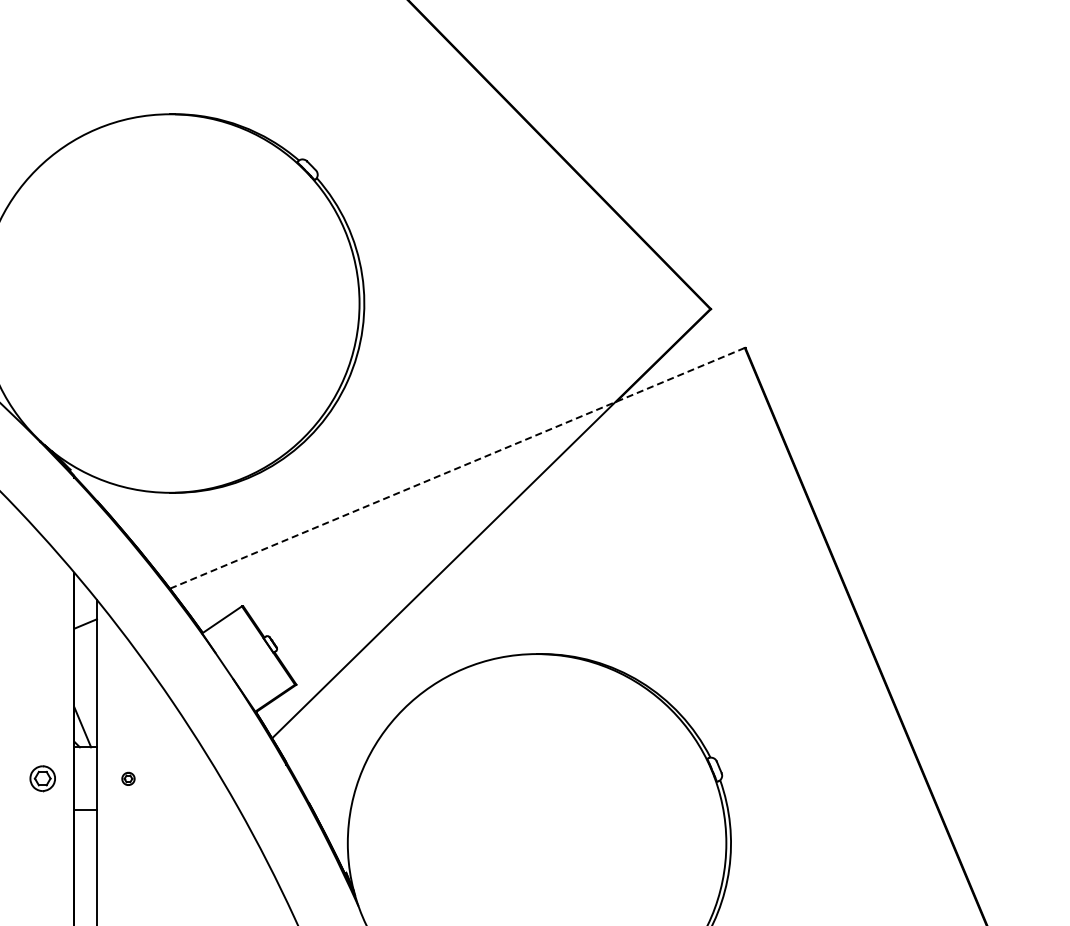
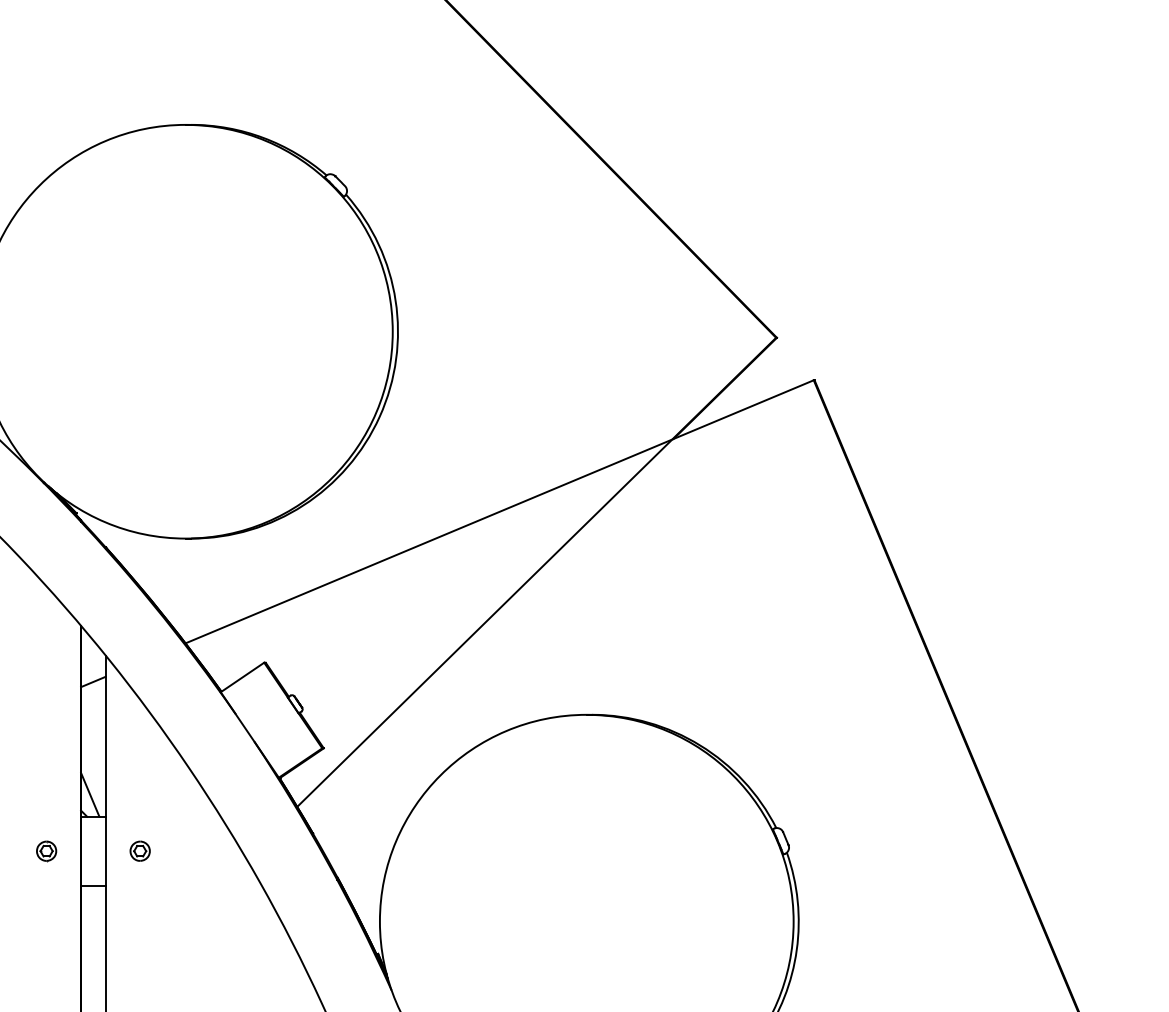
line: (457, 468) -> (499, 512), dashed -> solid
part: (128, 778) -> (140, 850), size x1.43
part: (42, 779) -> (46, 851), size x0.71

